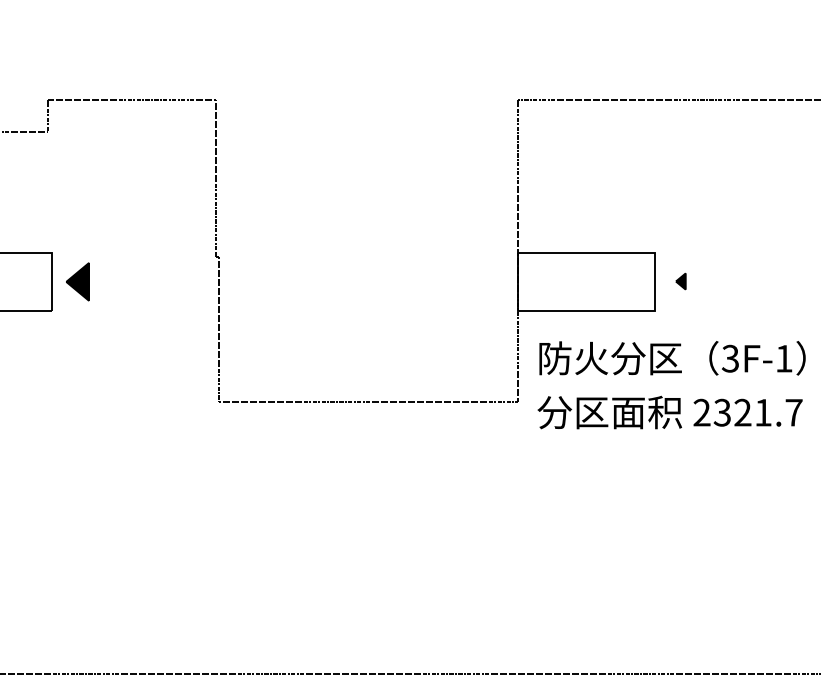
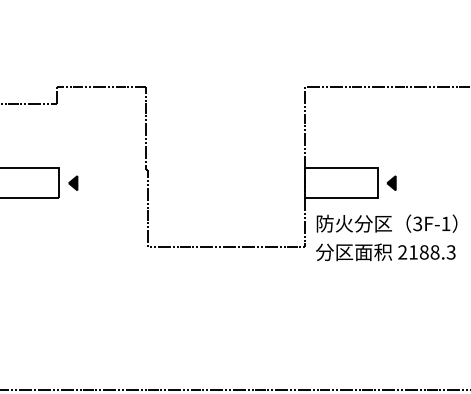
part: (78, 280) -> (73, 182), size x0.71
part: (680, 280) -> (391, 182), size x1.67
text: (758, 412) -> (432, 252), 2321.7 -> 2188.3

